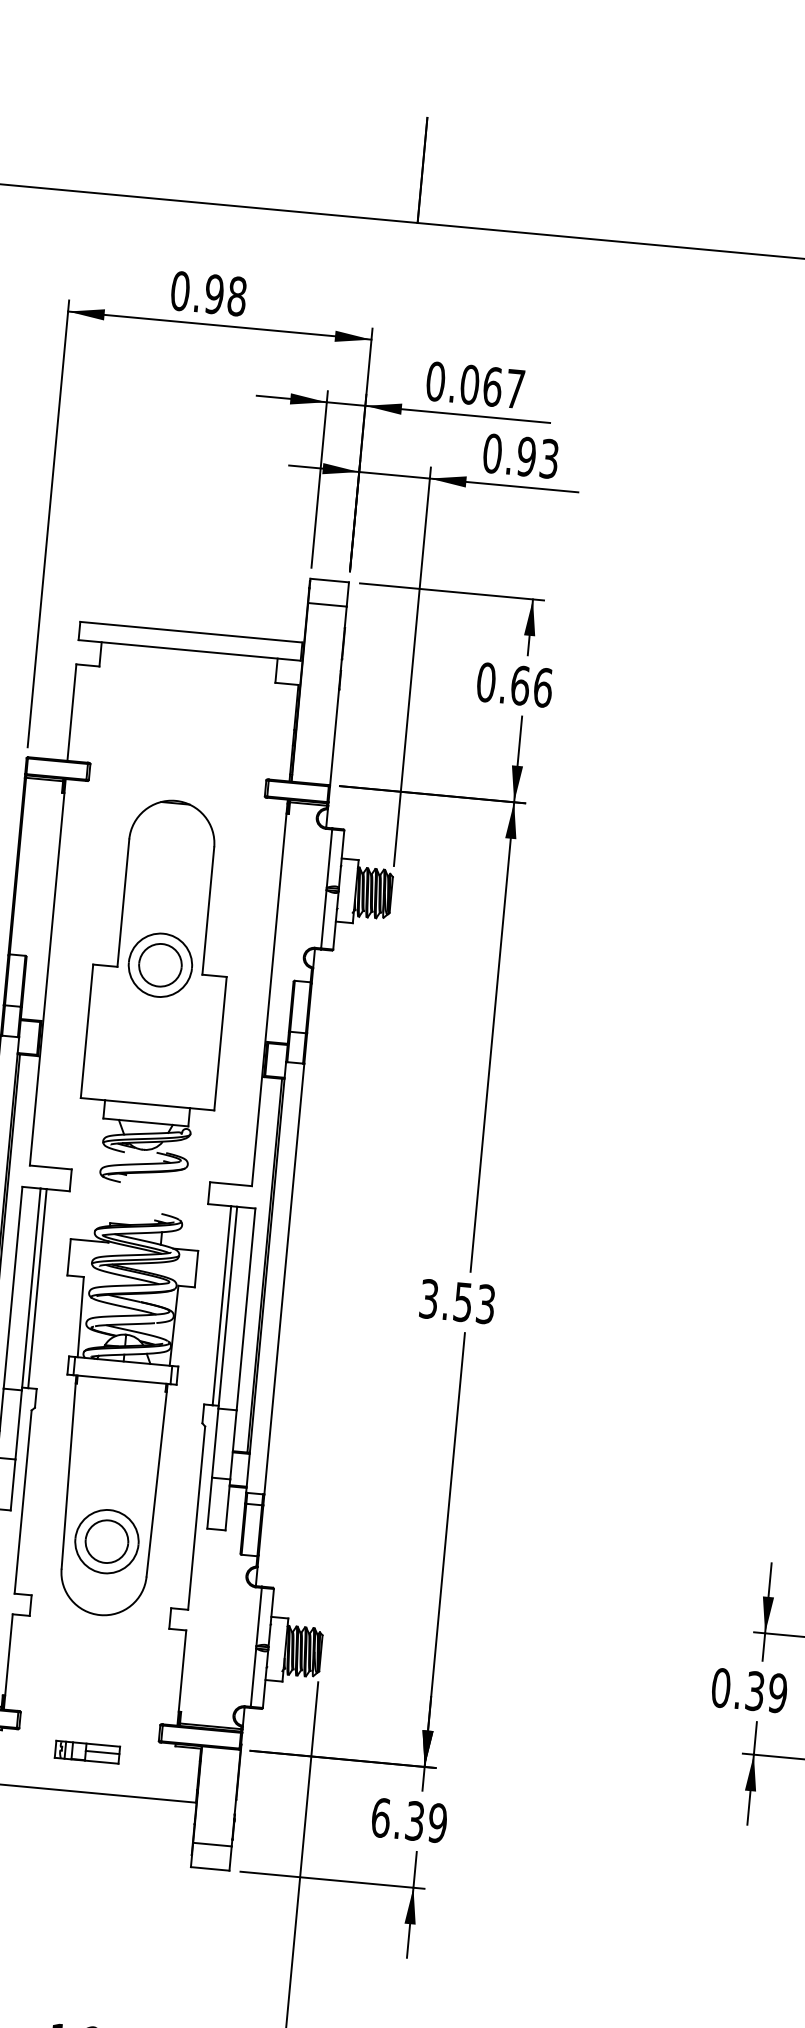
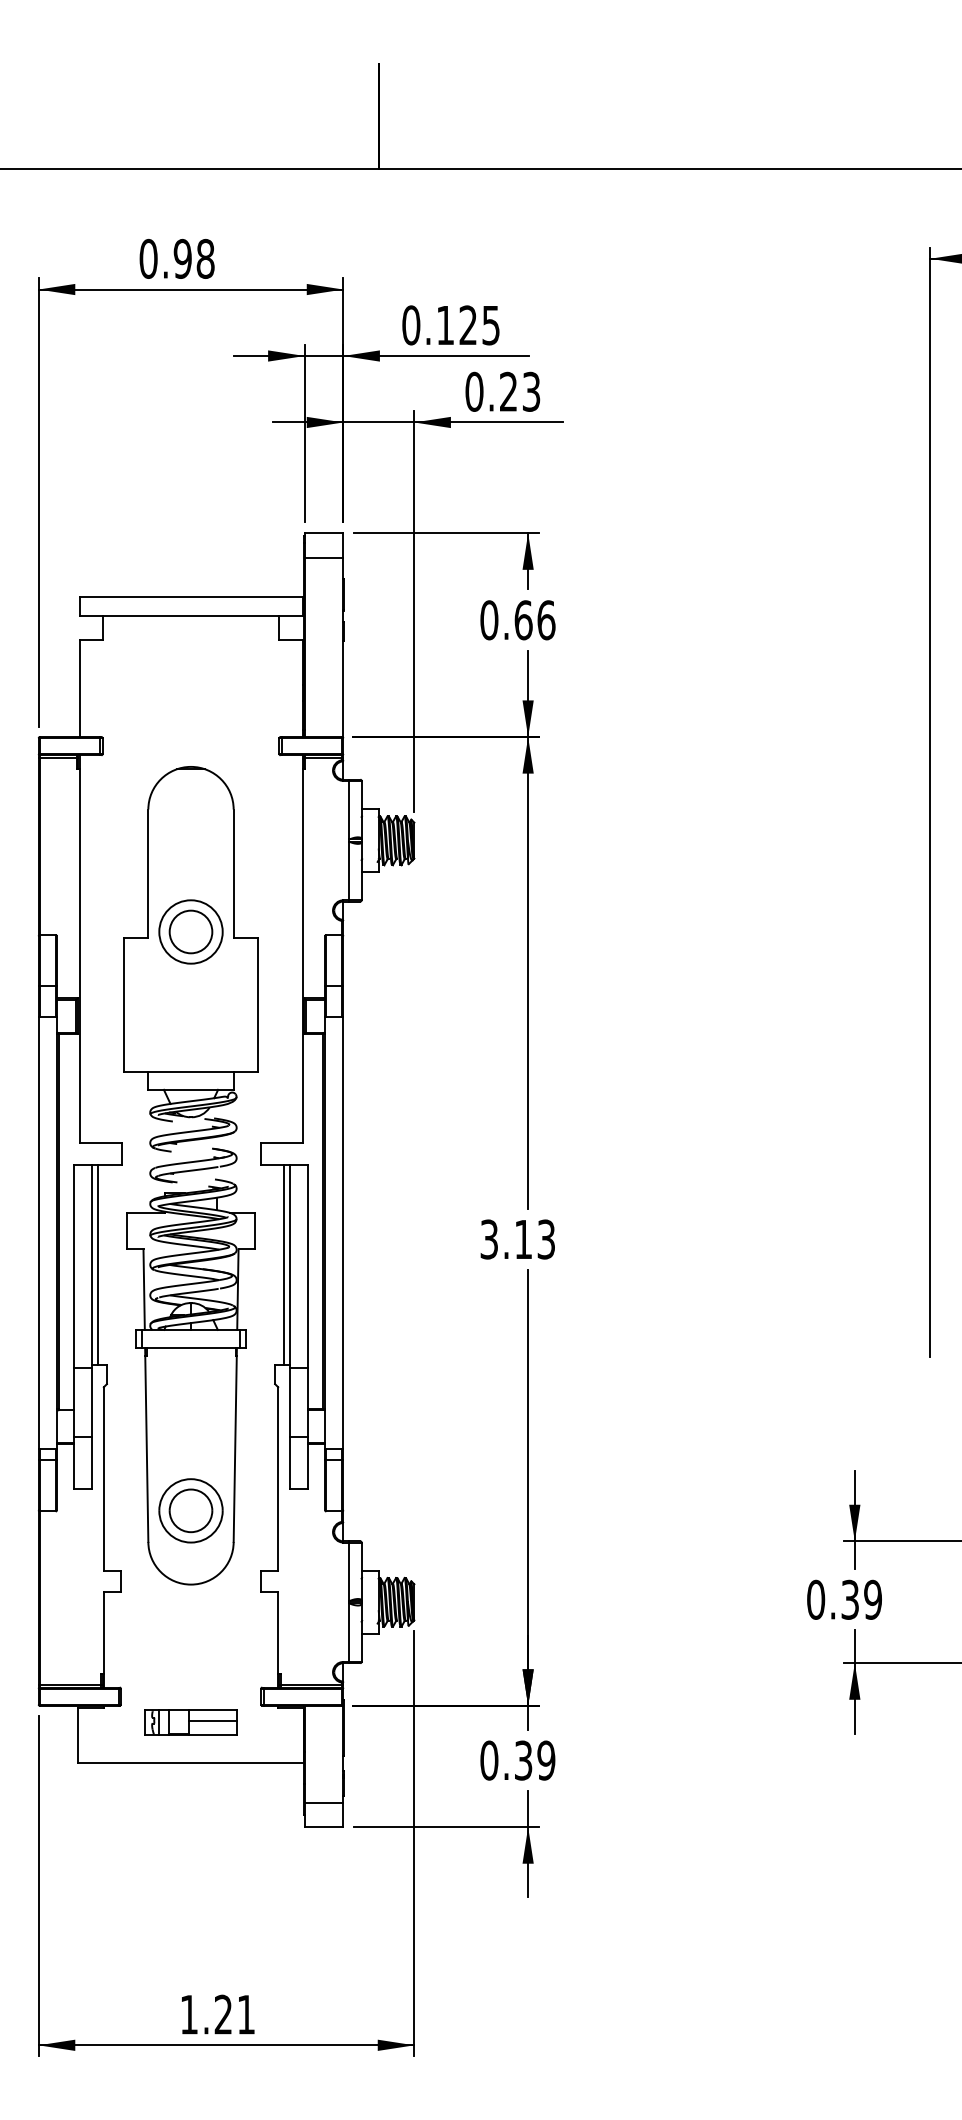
text: (491, 386) -> (467, 325), 0.067 -> 0.125
text: (526, 456) -> (508, 391), 0.93 -> 0.23
part: (141, 1198) -> (193, 1165), added
text: (463, 1302) -> (523, 1239), 3.53 -> 3.13
part: (86, 1752) -> (190, 1722), size x1.43
text: (381, 1817) -> (489, 1760), 6.39 -> 0.39

